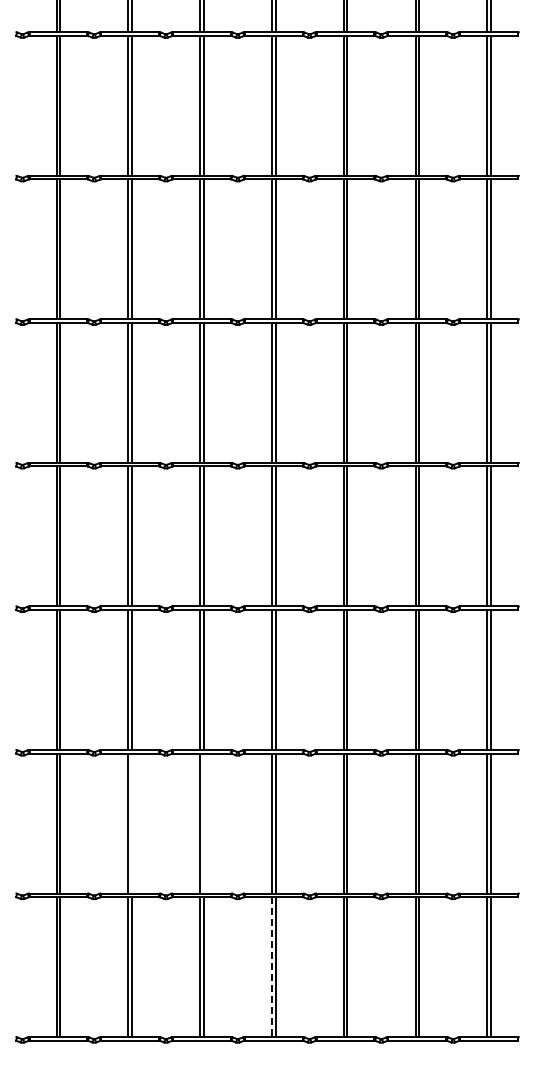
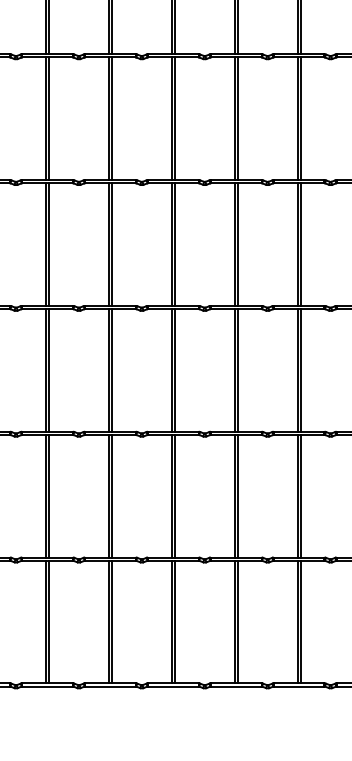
line: (131, 823) -> (48, 496), added
line: (203, 823) -> (111, 496), added
line: (271, 967) -> (171, 622), dashed -> solid

